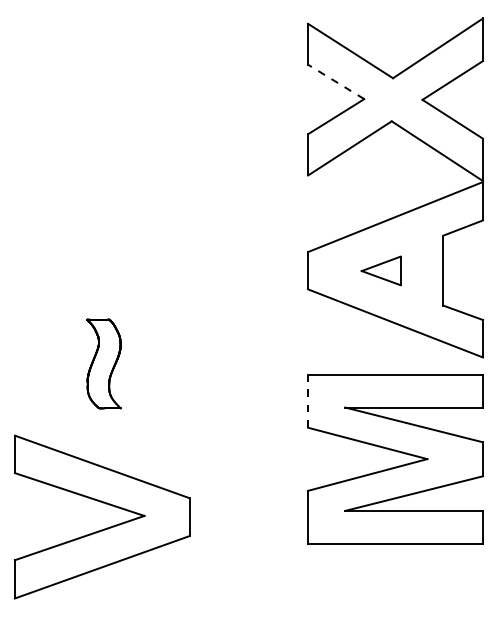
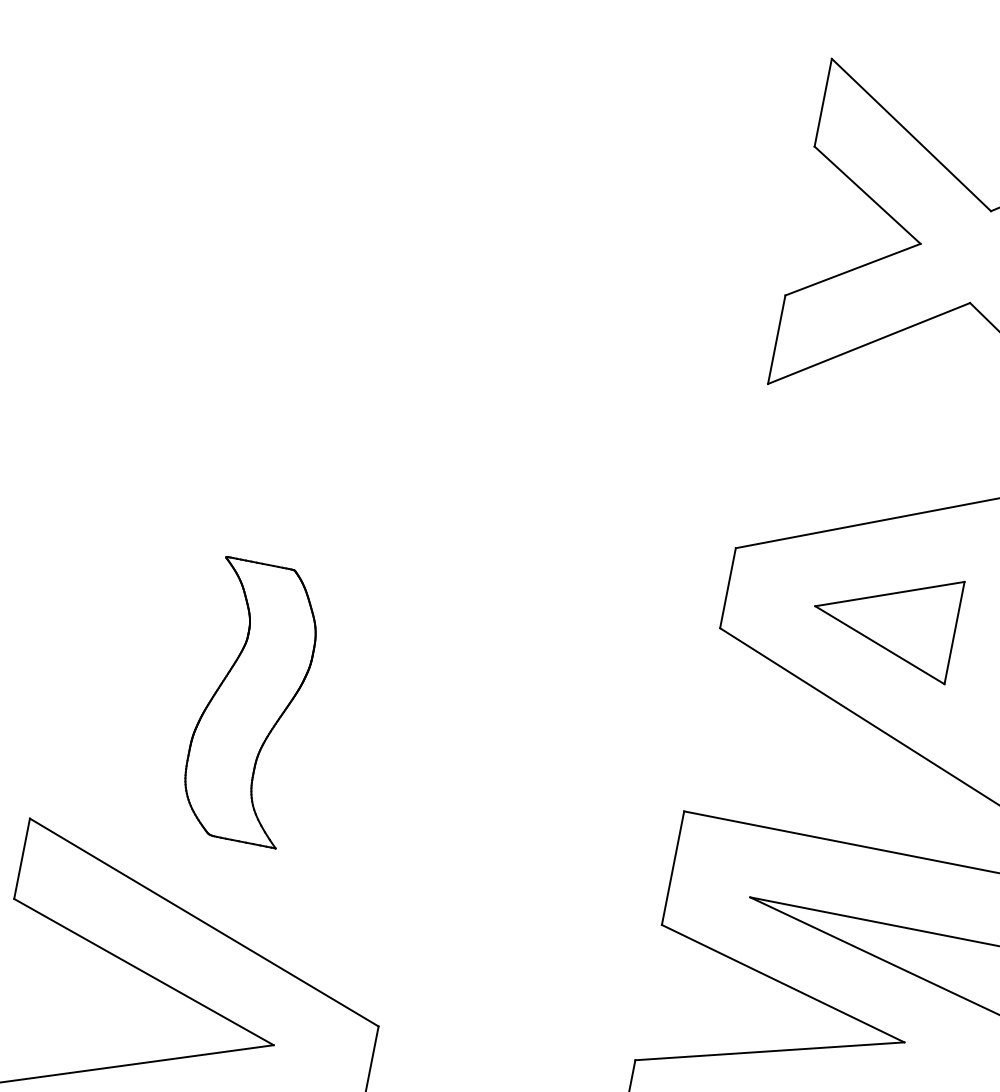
line: (336, 81) -> (868, 194), dashed -> solid
part: (380, 270) -> (883, 618), size x1.67
part: (103, 363) -> (250, 701), size x1.43
line: (308, 400) -> (674, 866), dashed -> solid

